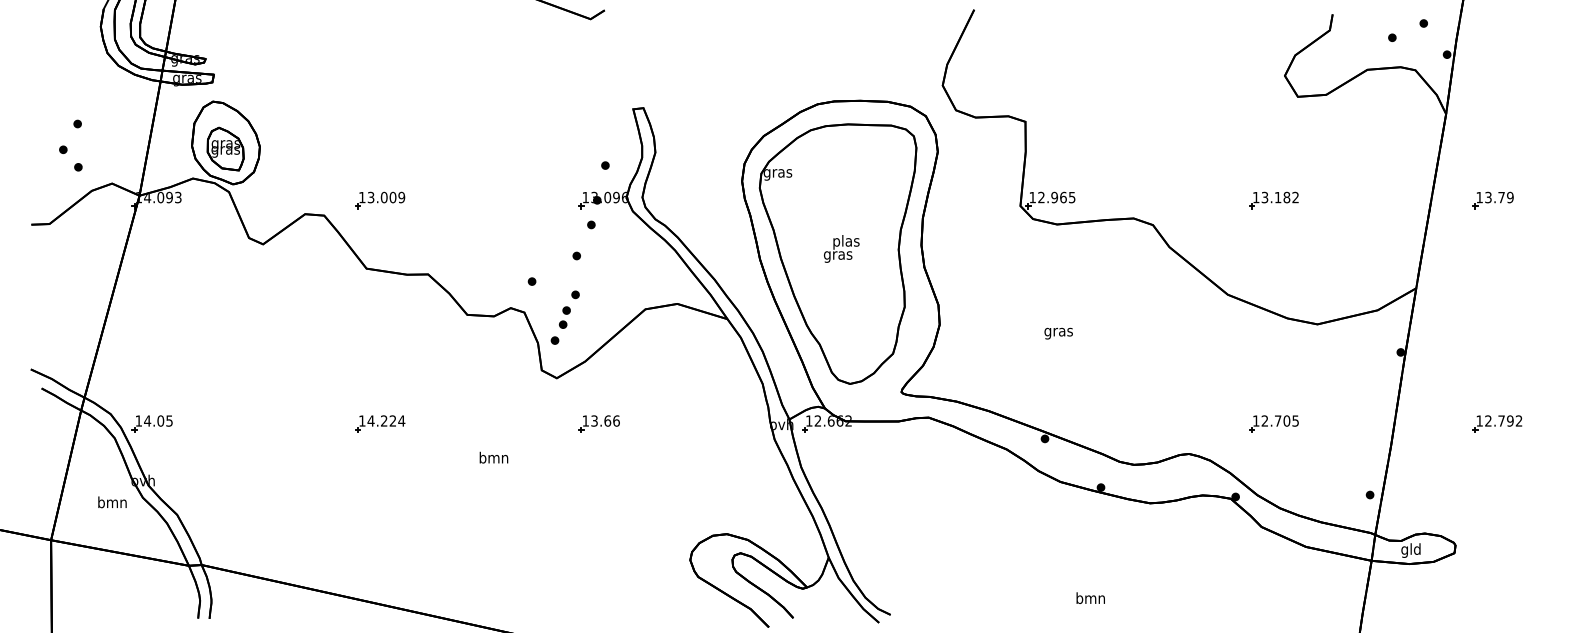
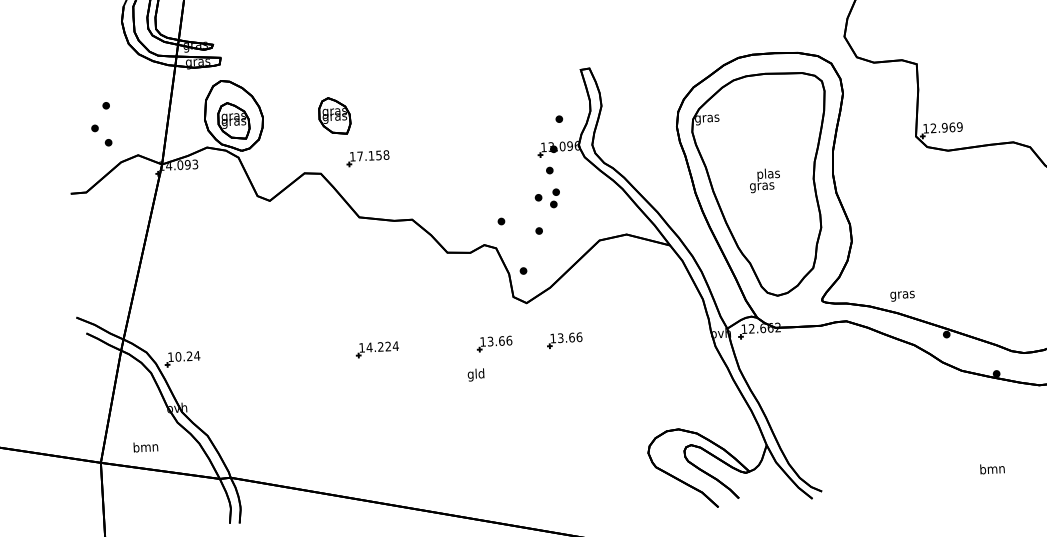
part: (343, 148) -> (334, 115), added
text: (1071, 196) -> (959, 126), 12.965 -> 12.969
text: (386, 197) -> (373, 155), 13.009 -> 17.158
part: (564, 317) -> (554, 198), moved
text: (1058, 333) -> (902, 296), moved
text: (158, 420) -> (187, 355), 14.05 -> 10.24
part: (516, 423) -> (494, 343), added
text: (493, 458) -> (475, 374), bmn -> gld
text: (112, 502) -> (145, 447), moved

